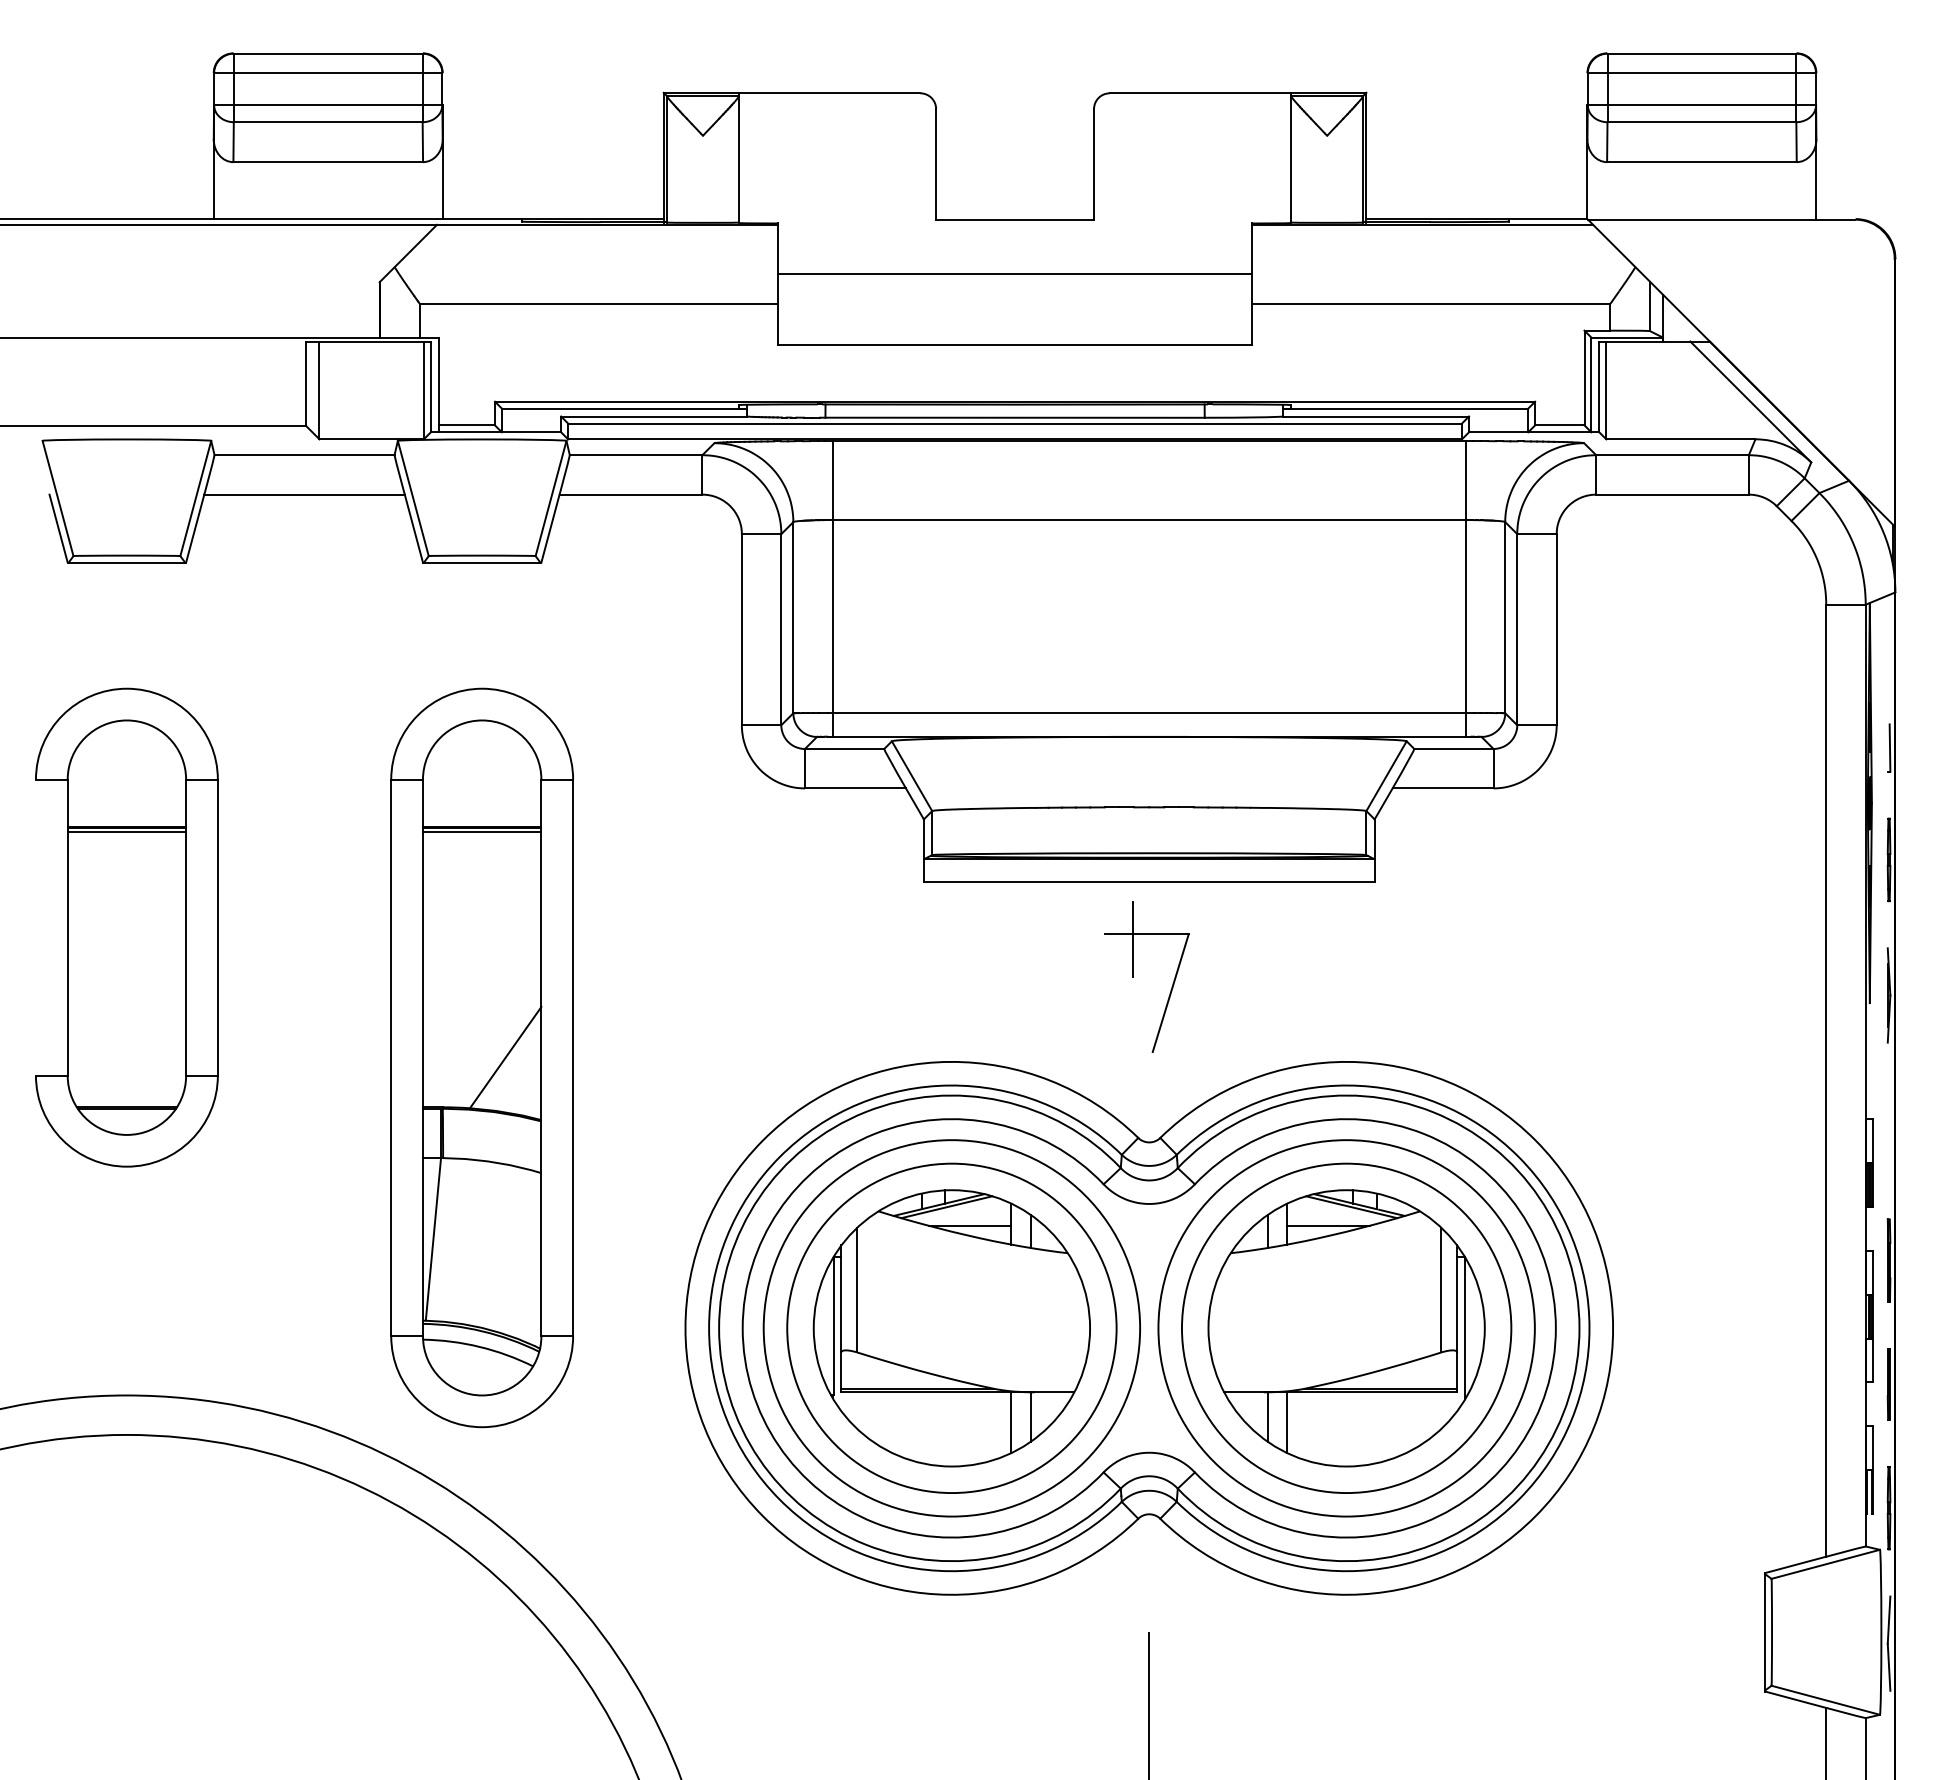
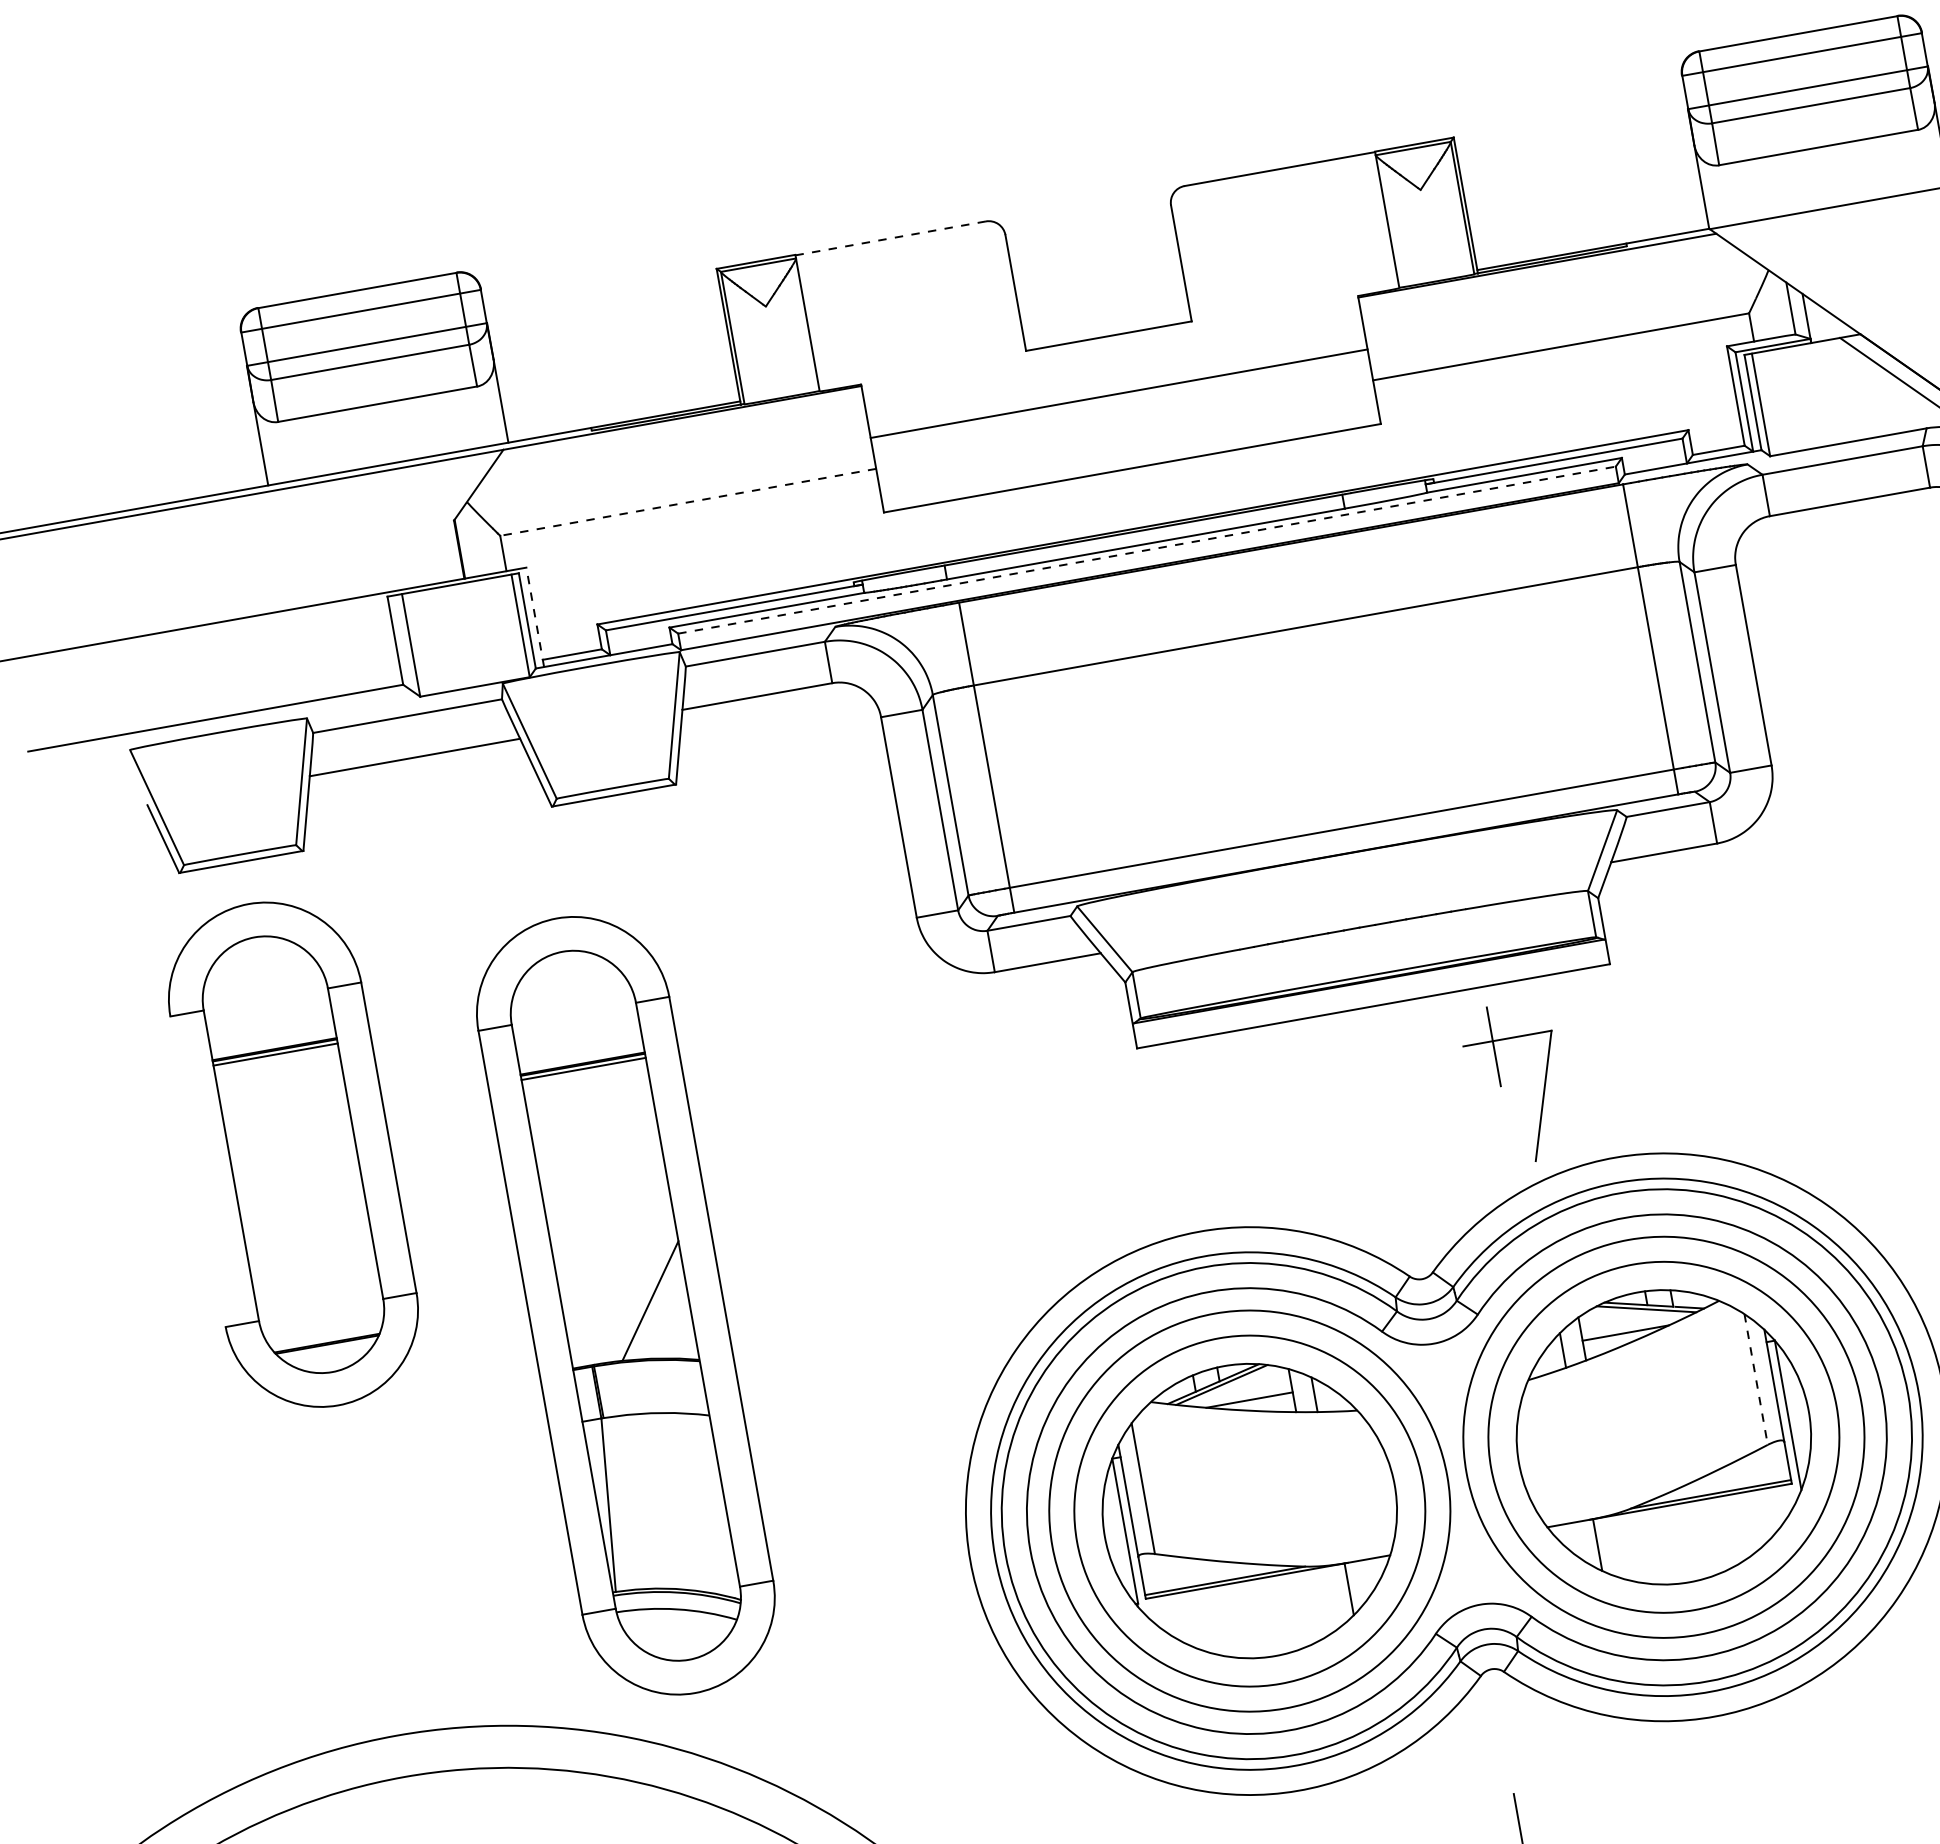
line: (829, 93) -> (890, 238), solid -> dashed
line: (598, 303) -> (687, 502), solid -> dashed
line: (438, 384) -> (534, 616), solid -> dashed
line: (1015, 423) -> (1147, 550), solid -> dashed
part: (126, 927) -> (293, 1154), moved
part: (1133, 976) -> (1501, 1085), moved
part: (481, 1057) -> (625, 1305), moved
line: (1441, 1290) -> (1756, 1379), solid -> dashed
line: (1011, 1422) -> (1329, 1598), removed
line: (1287, 1422) -> (1619, 1547), removed

